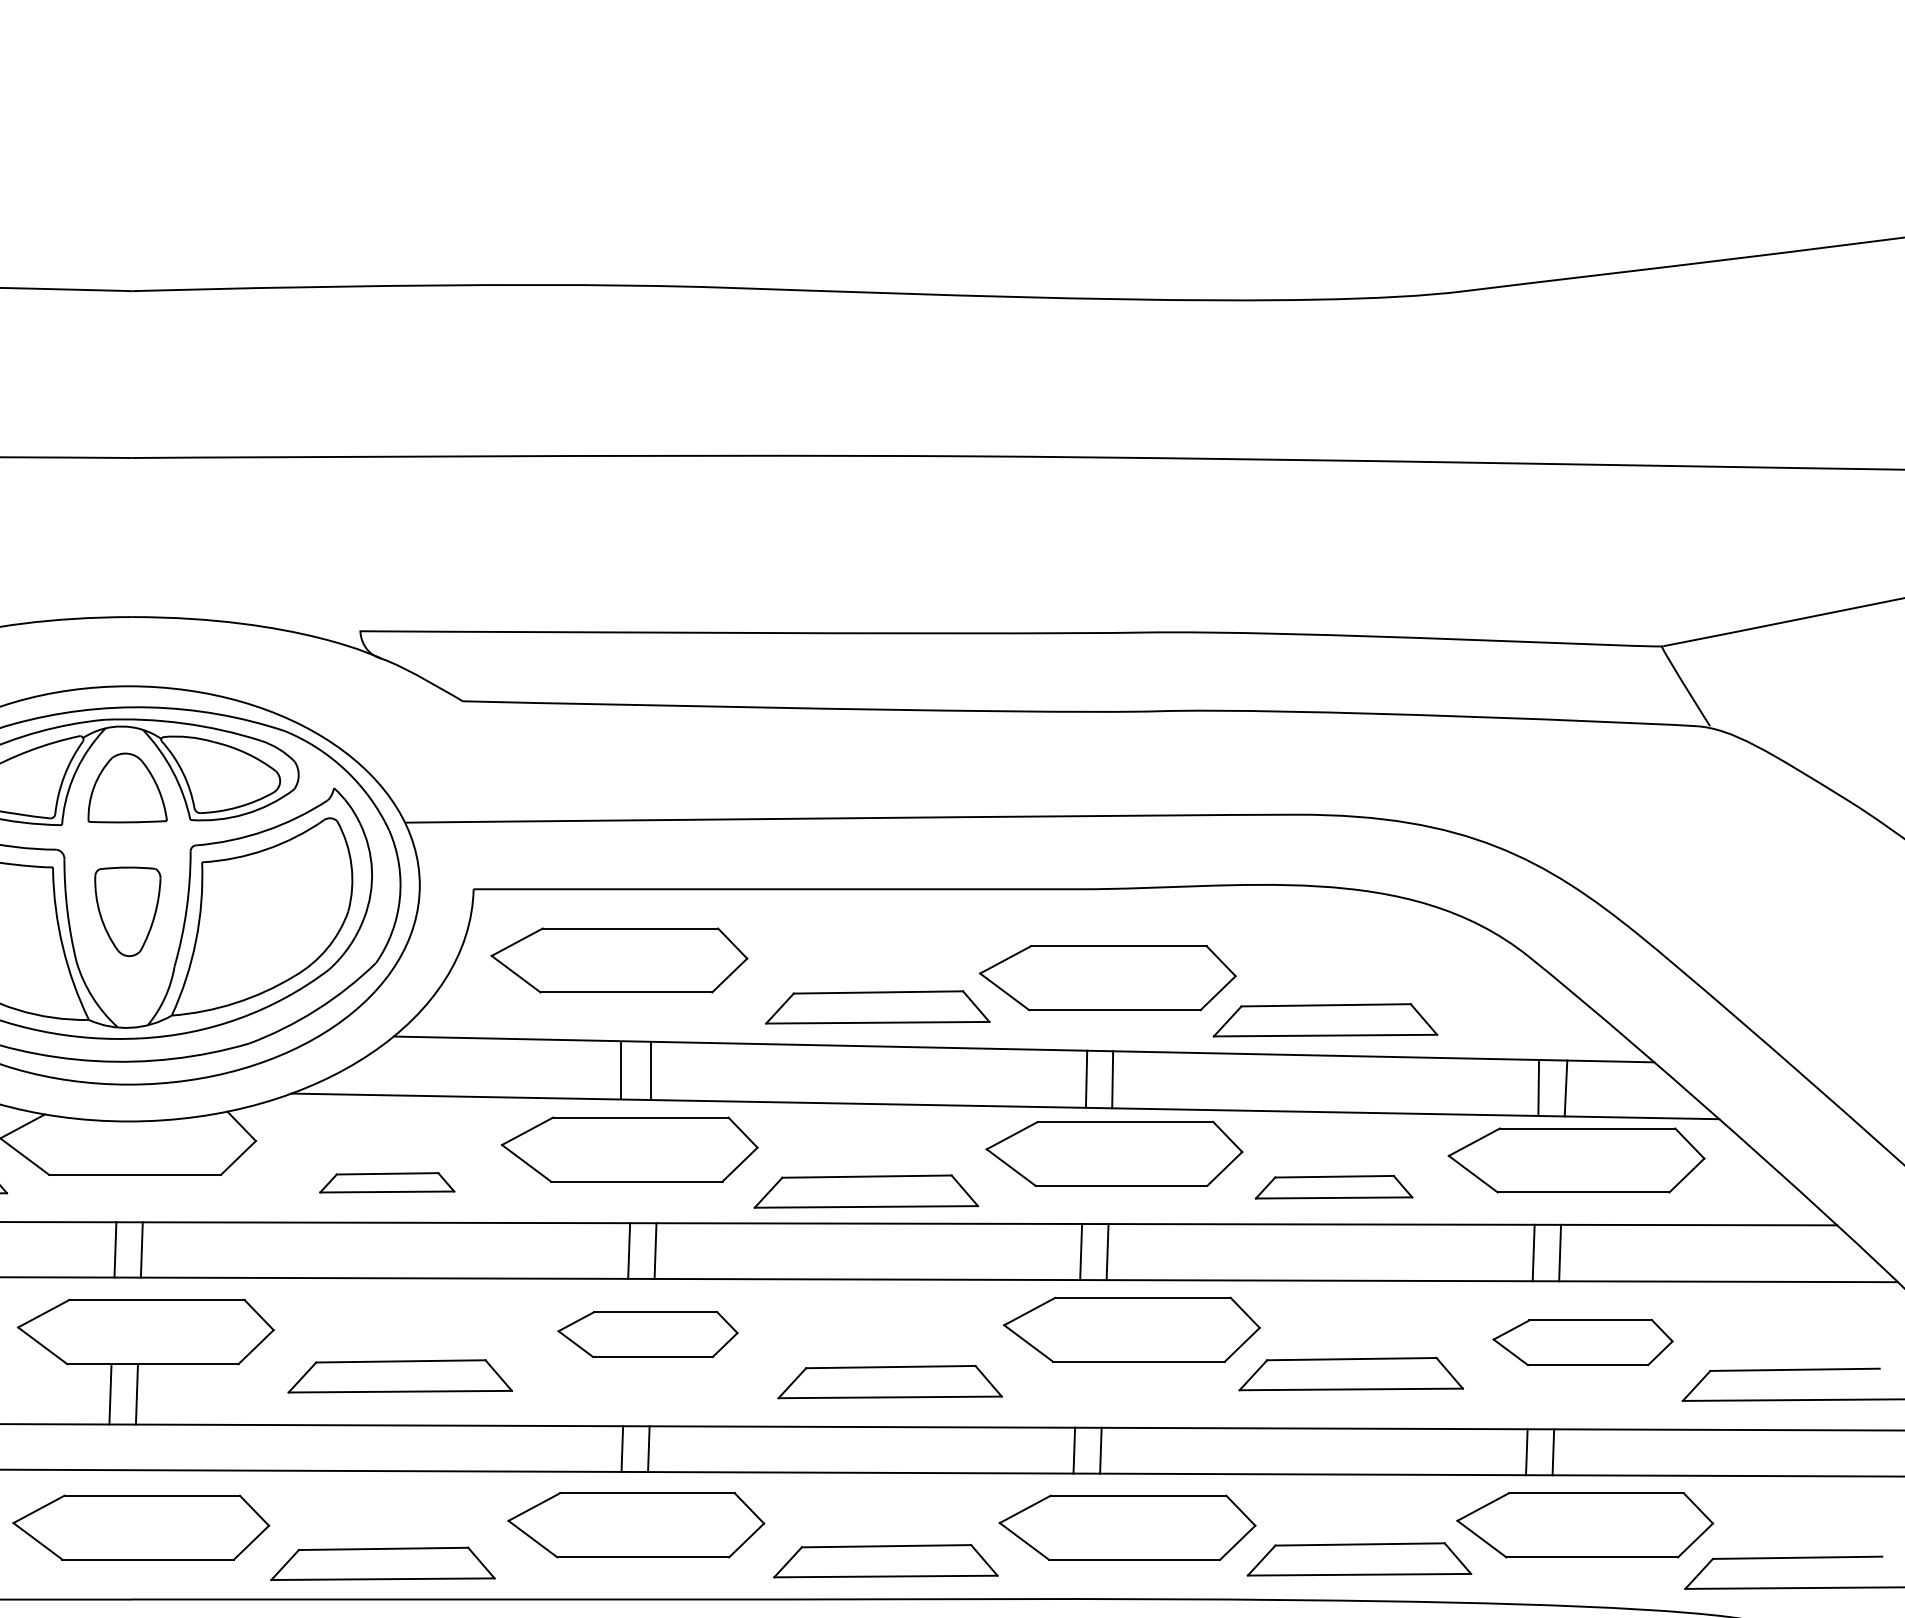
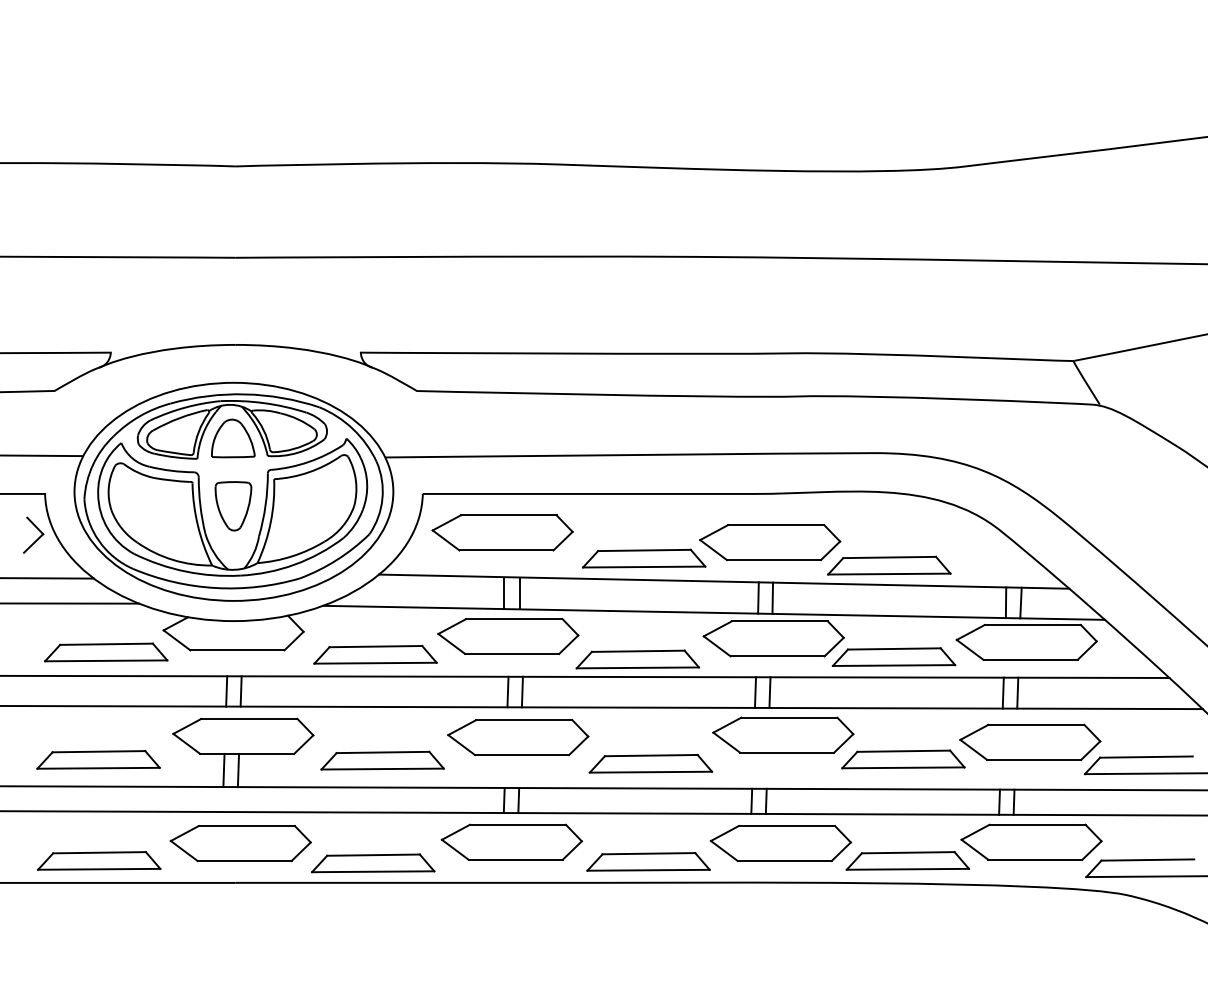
part: (387, 1182) -> (375, 654), size x1.67
part: (1333, 1186) -> (893, 656), size x1.43
part: (648, 1334) -> (518, 737), size x1.43
part: (1583, 1341) -> (1030, 741), size x1.43

